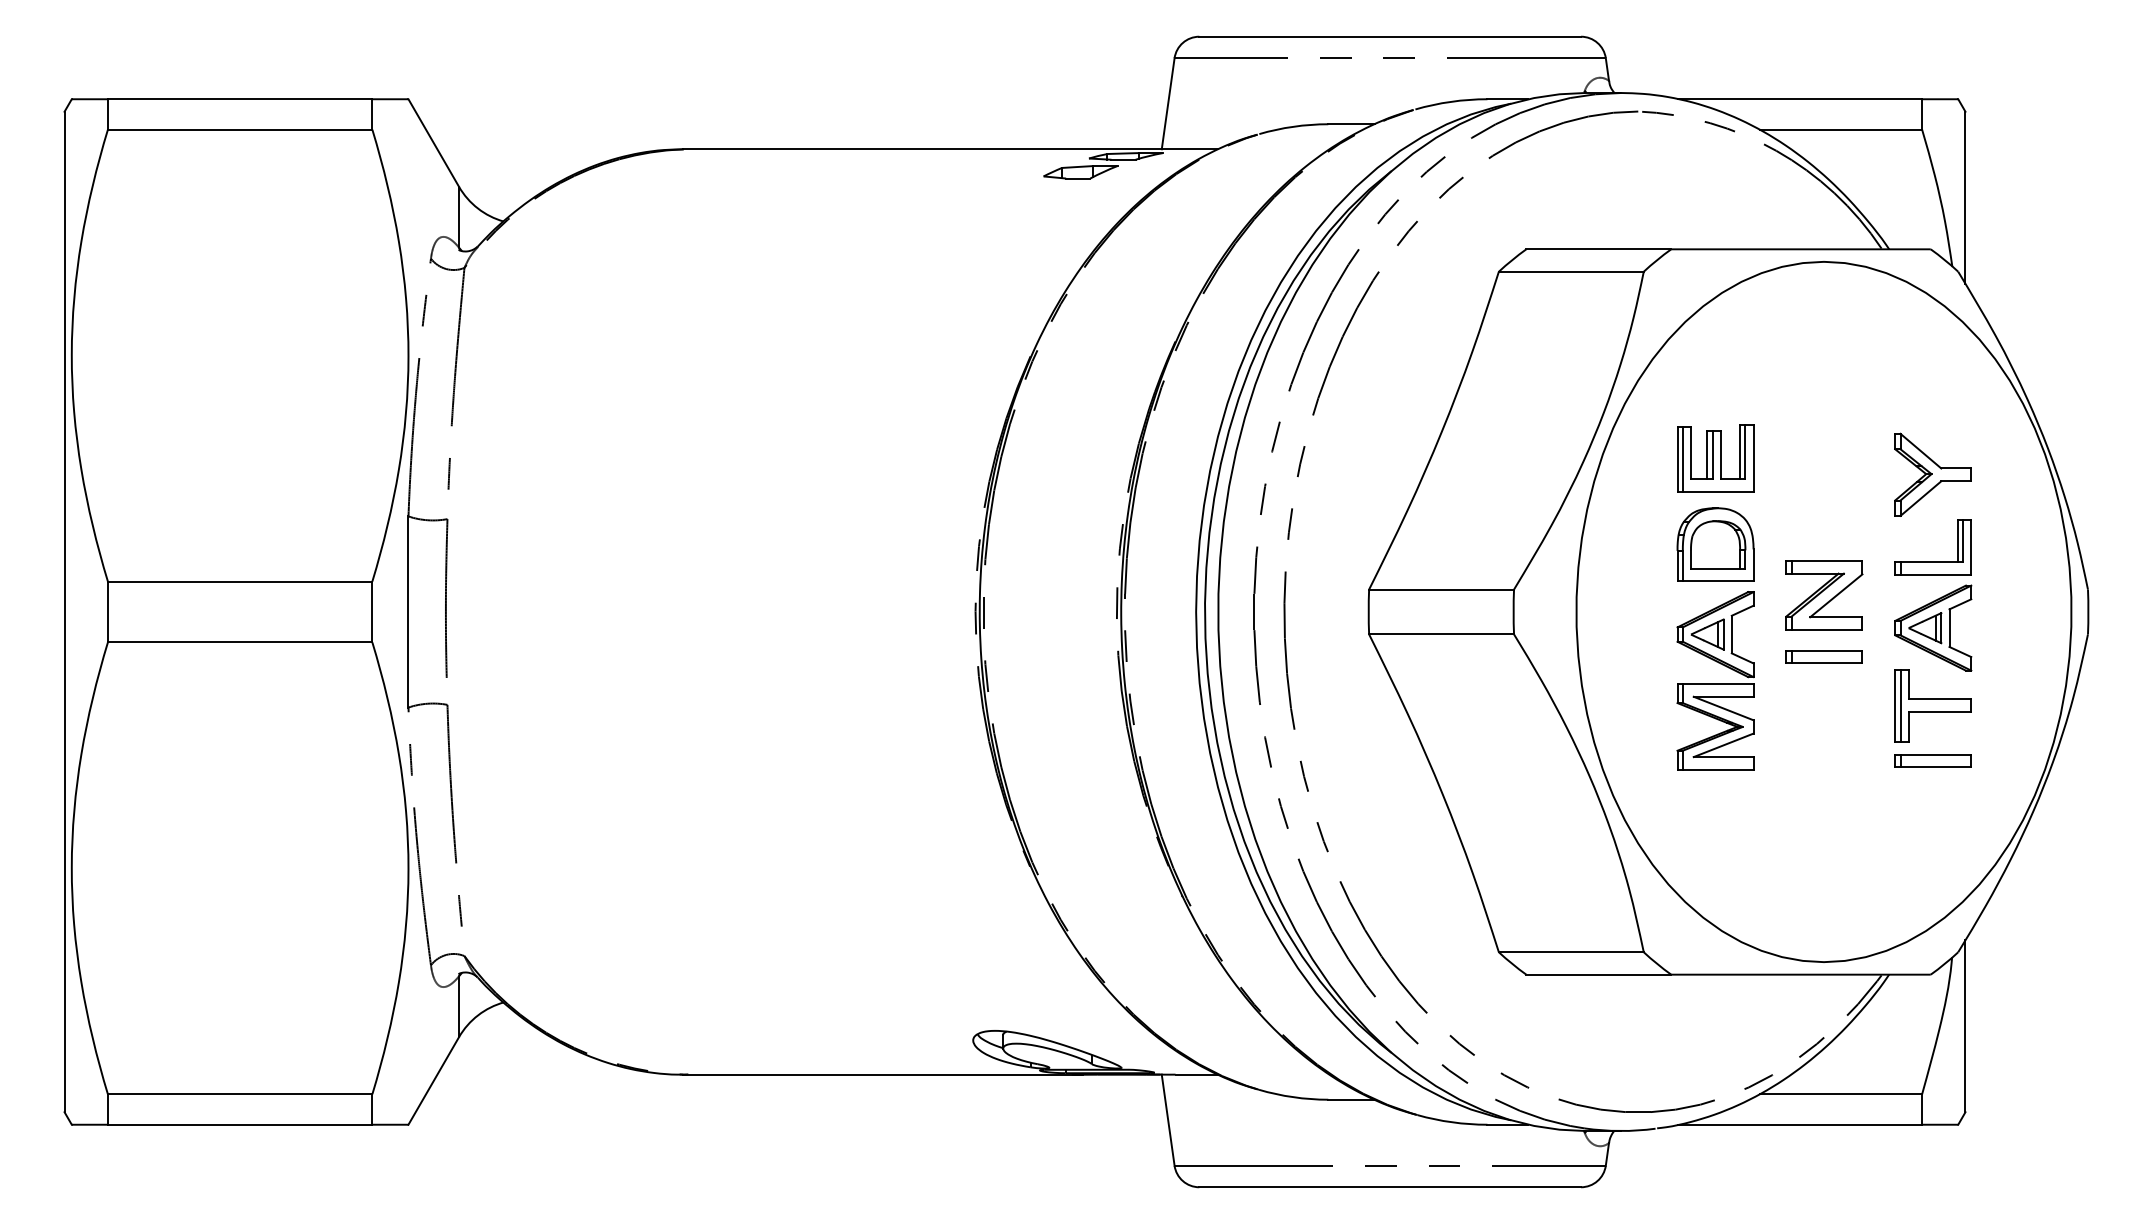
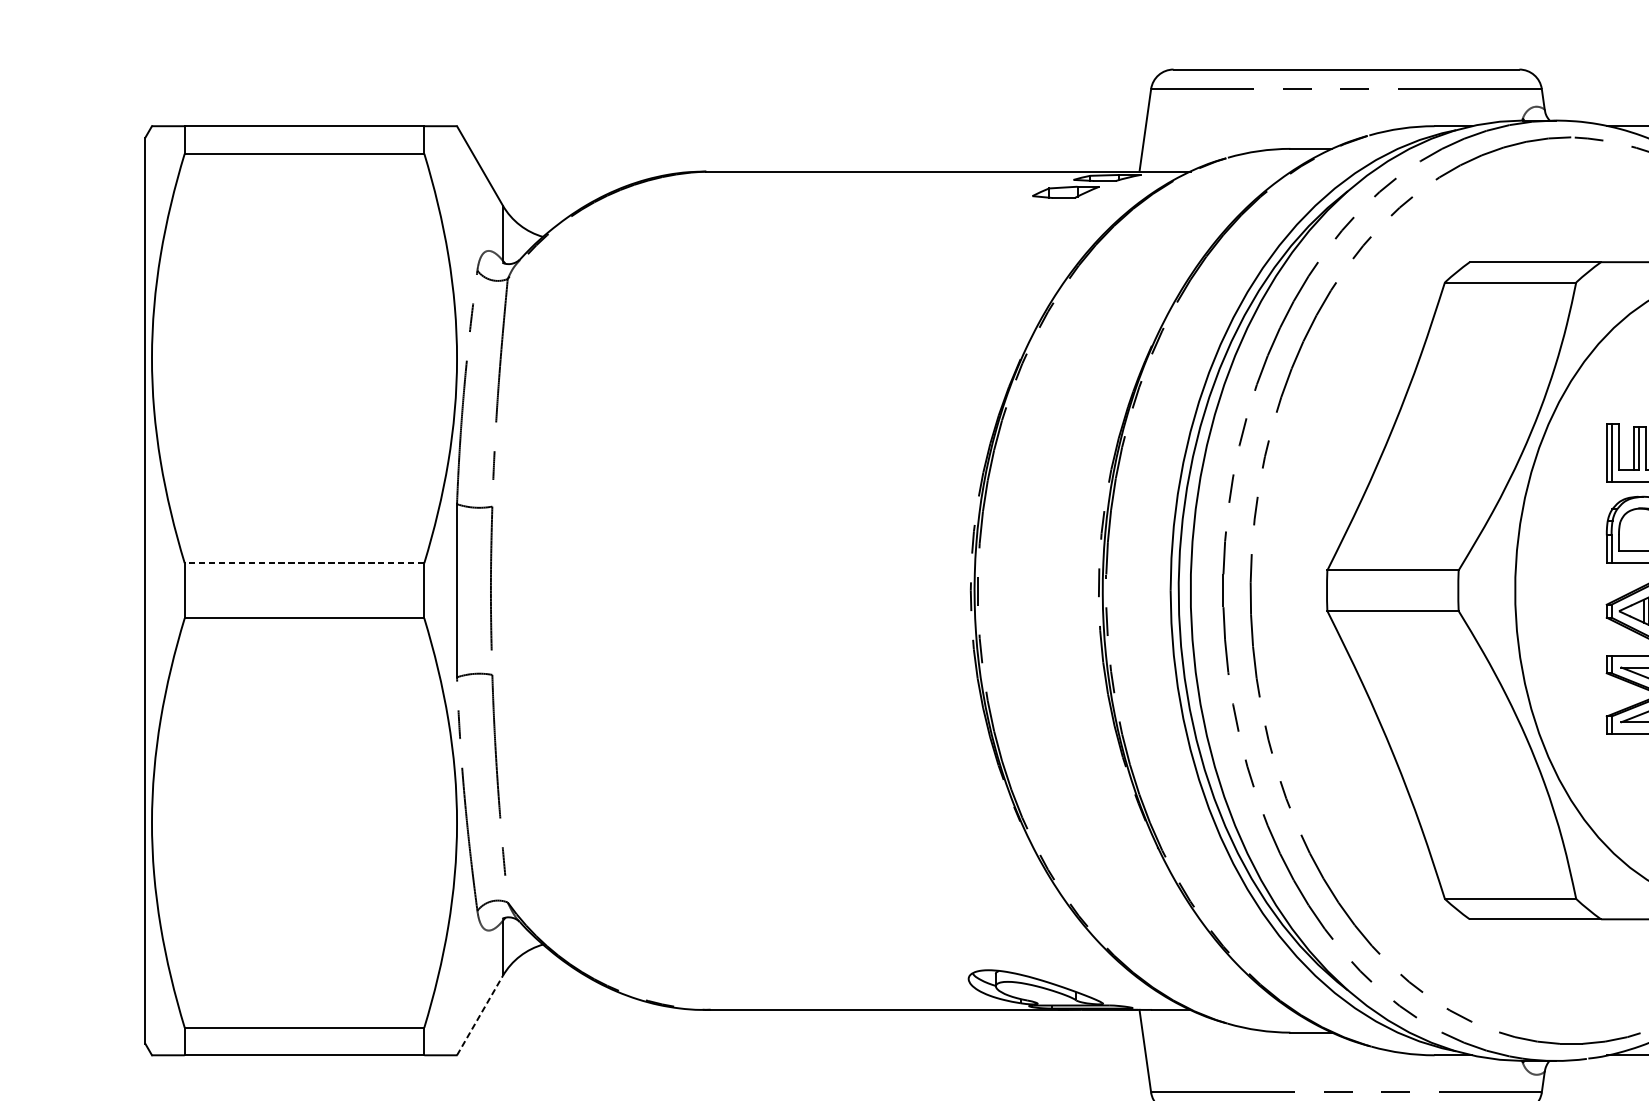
line: (239, 581) -> (303, 563), solid -> dashed
line: (433, 1080) -> (479, 1015), solid -> dashed

